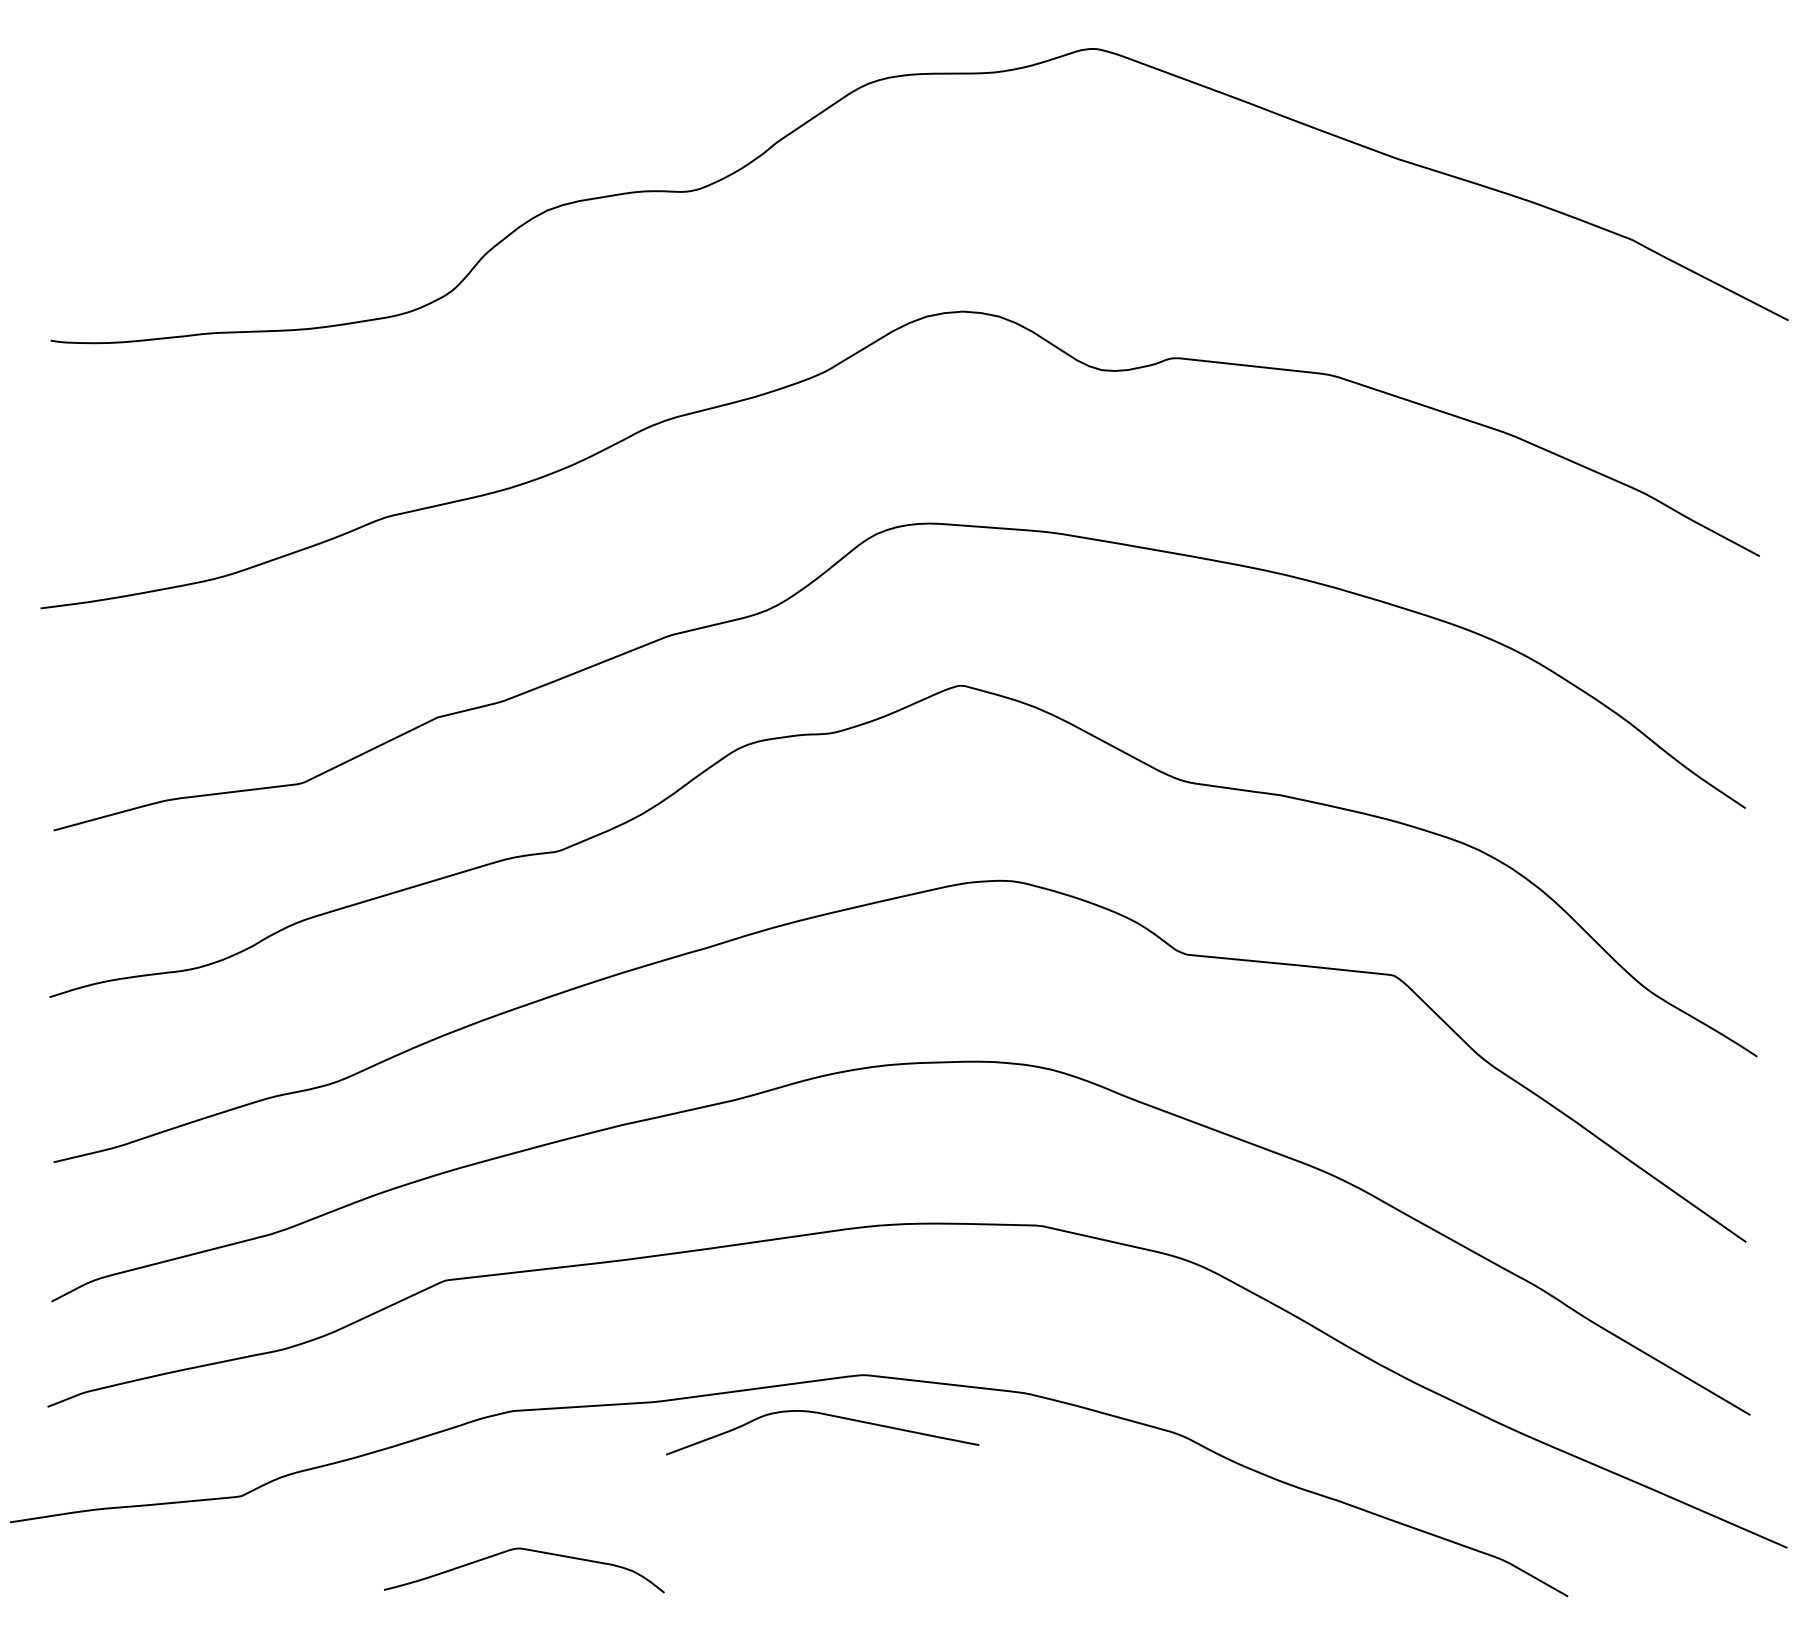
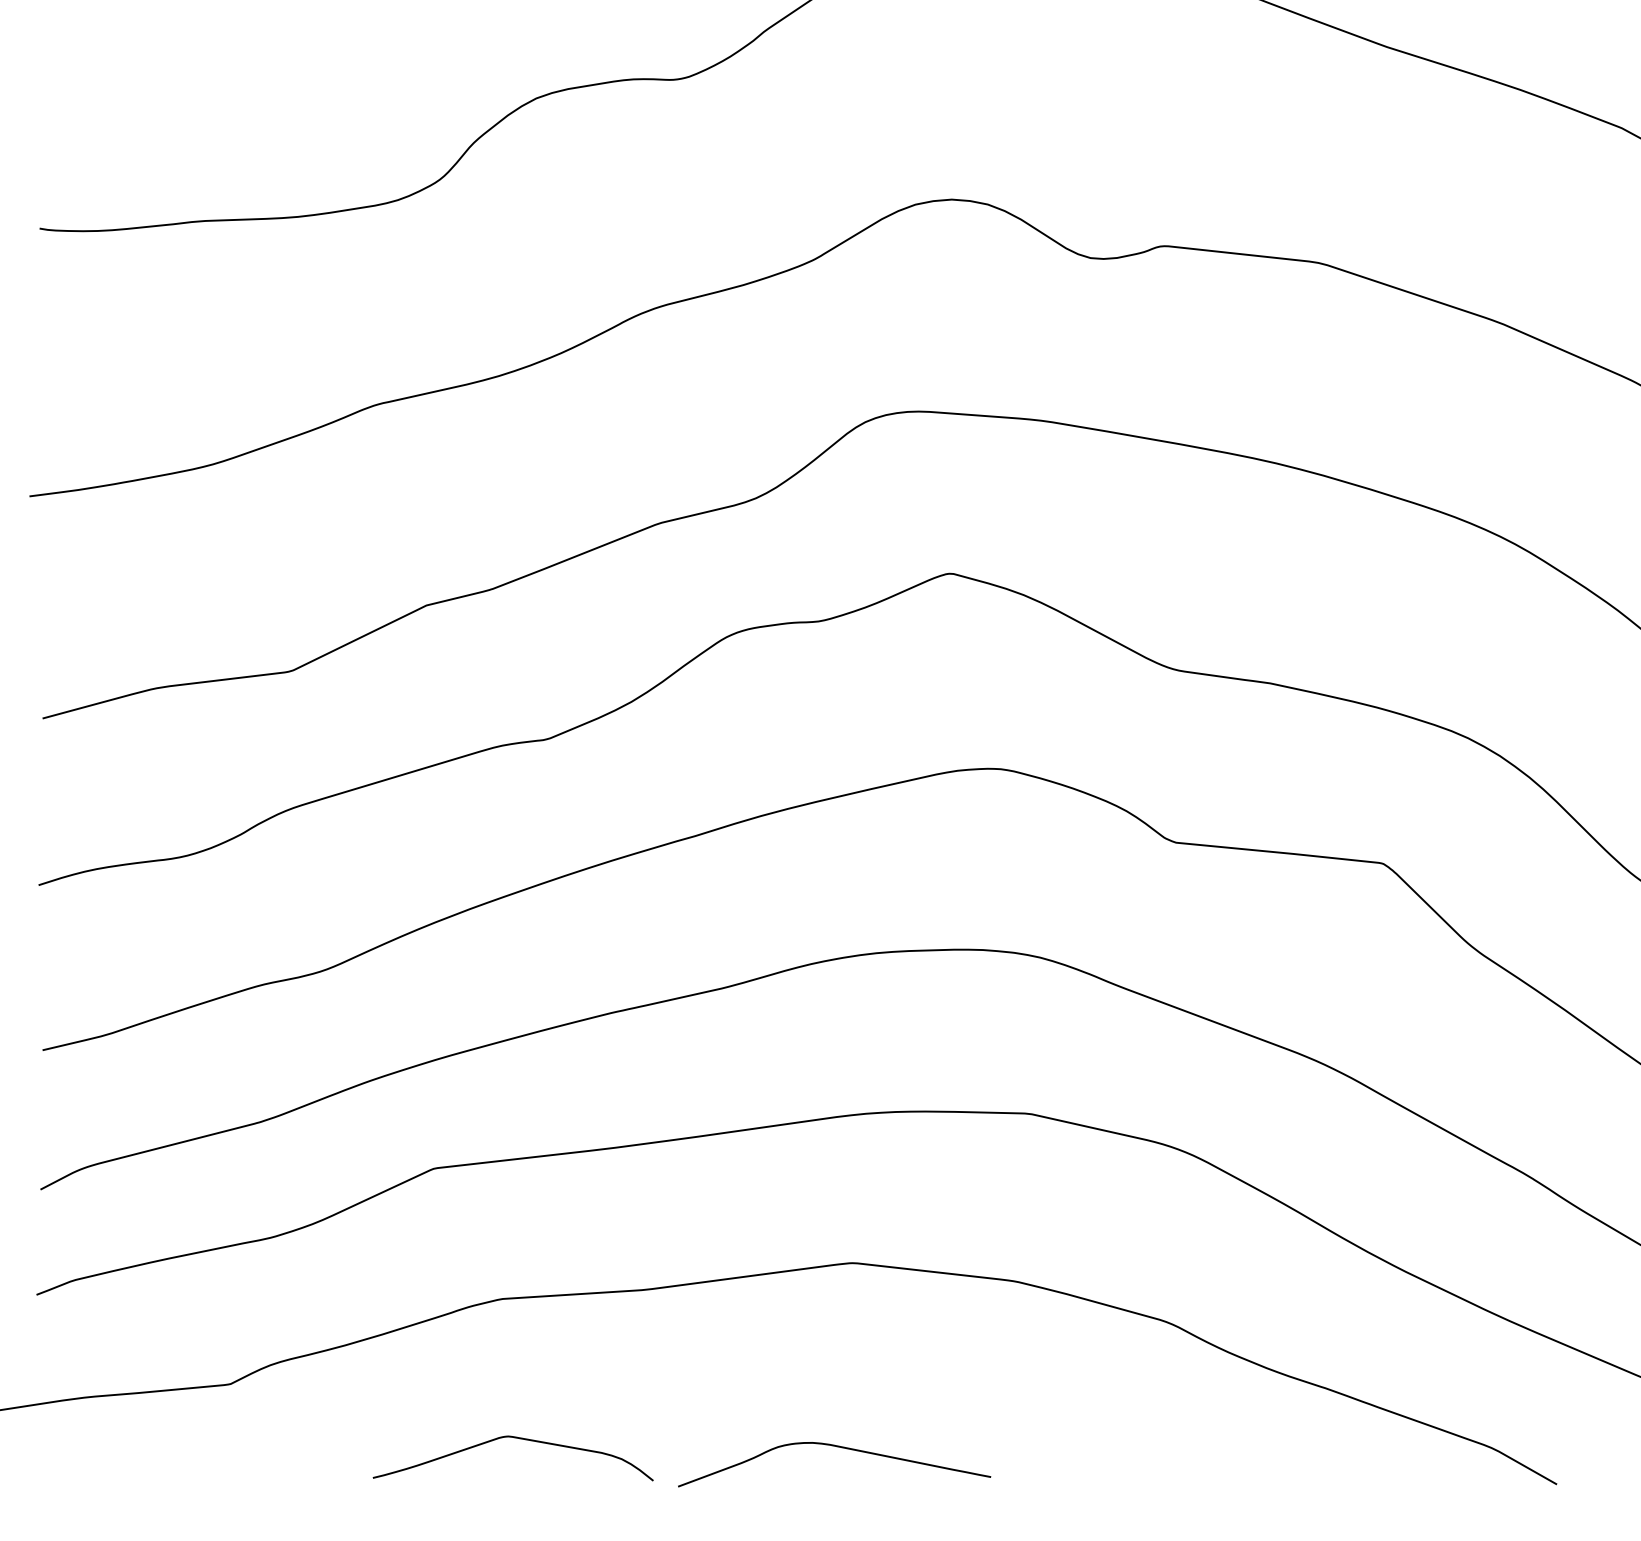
curve: (825, 1415) -> (837, 1447), moved

